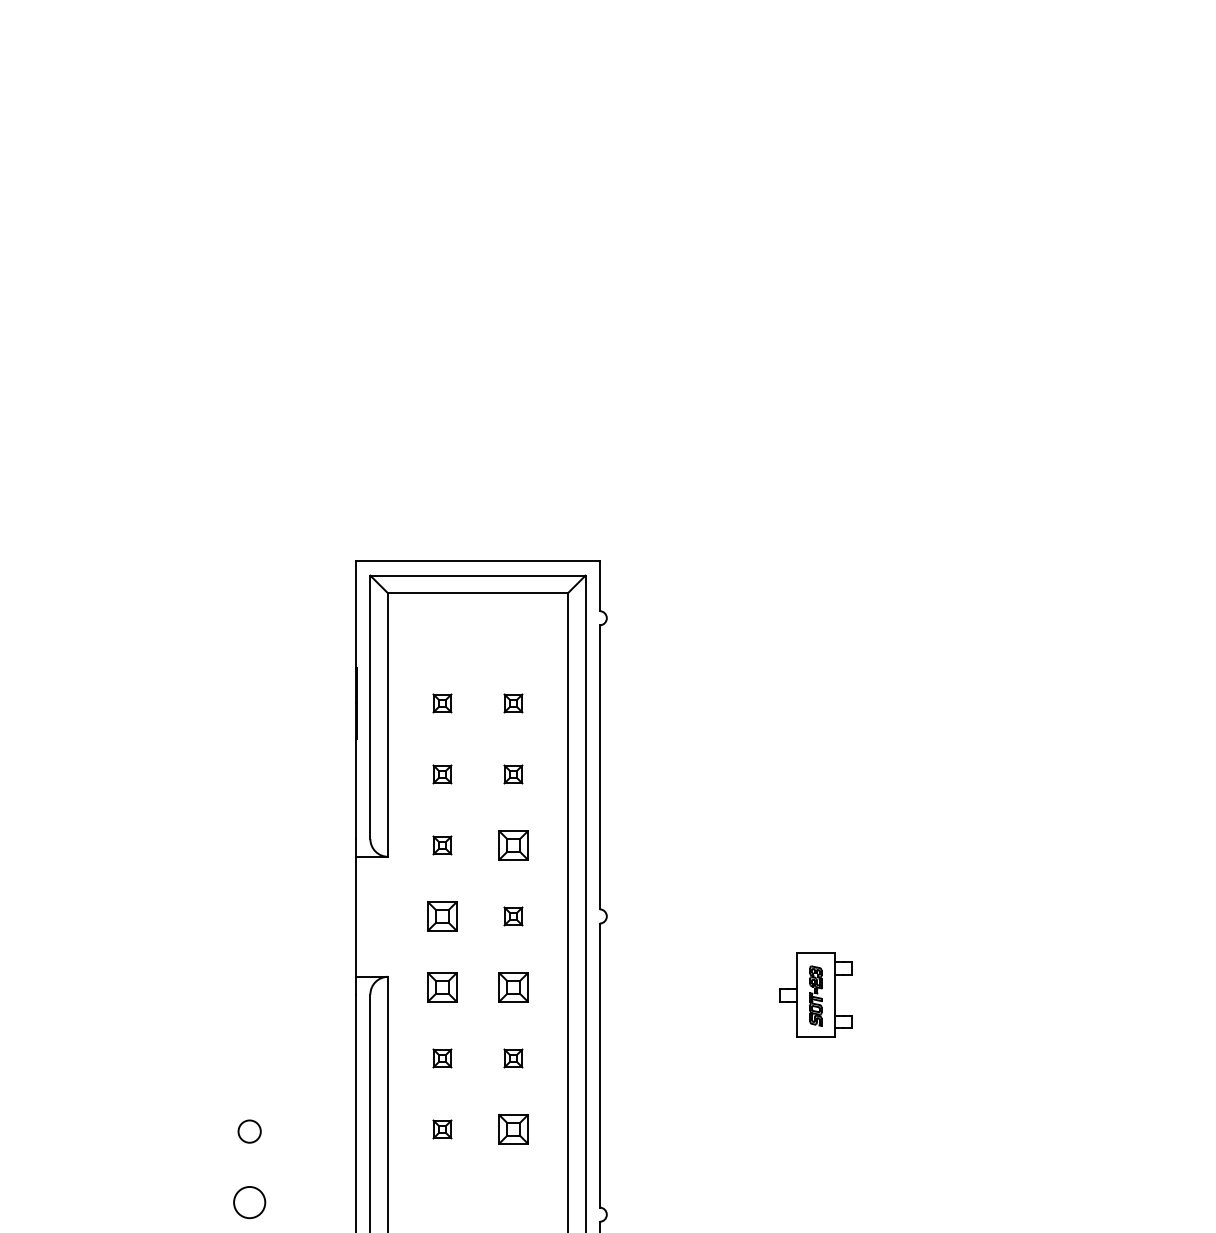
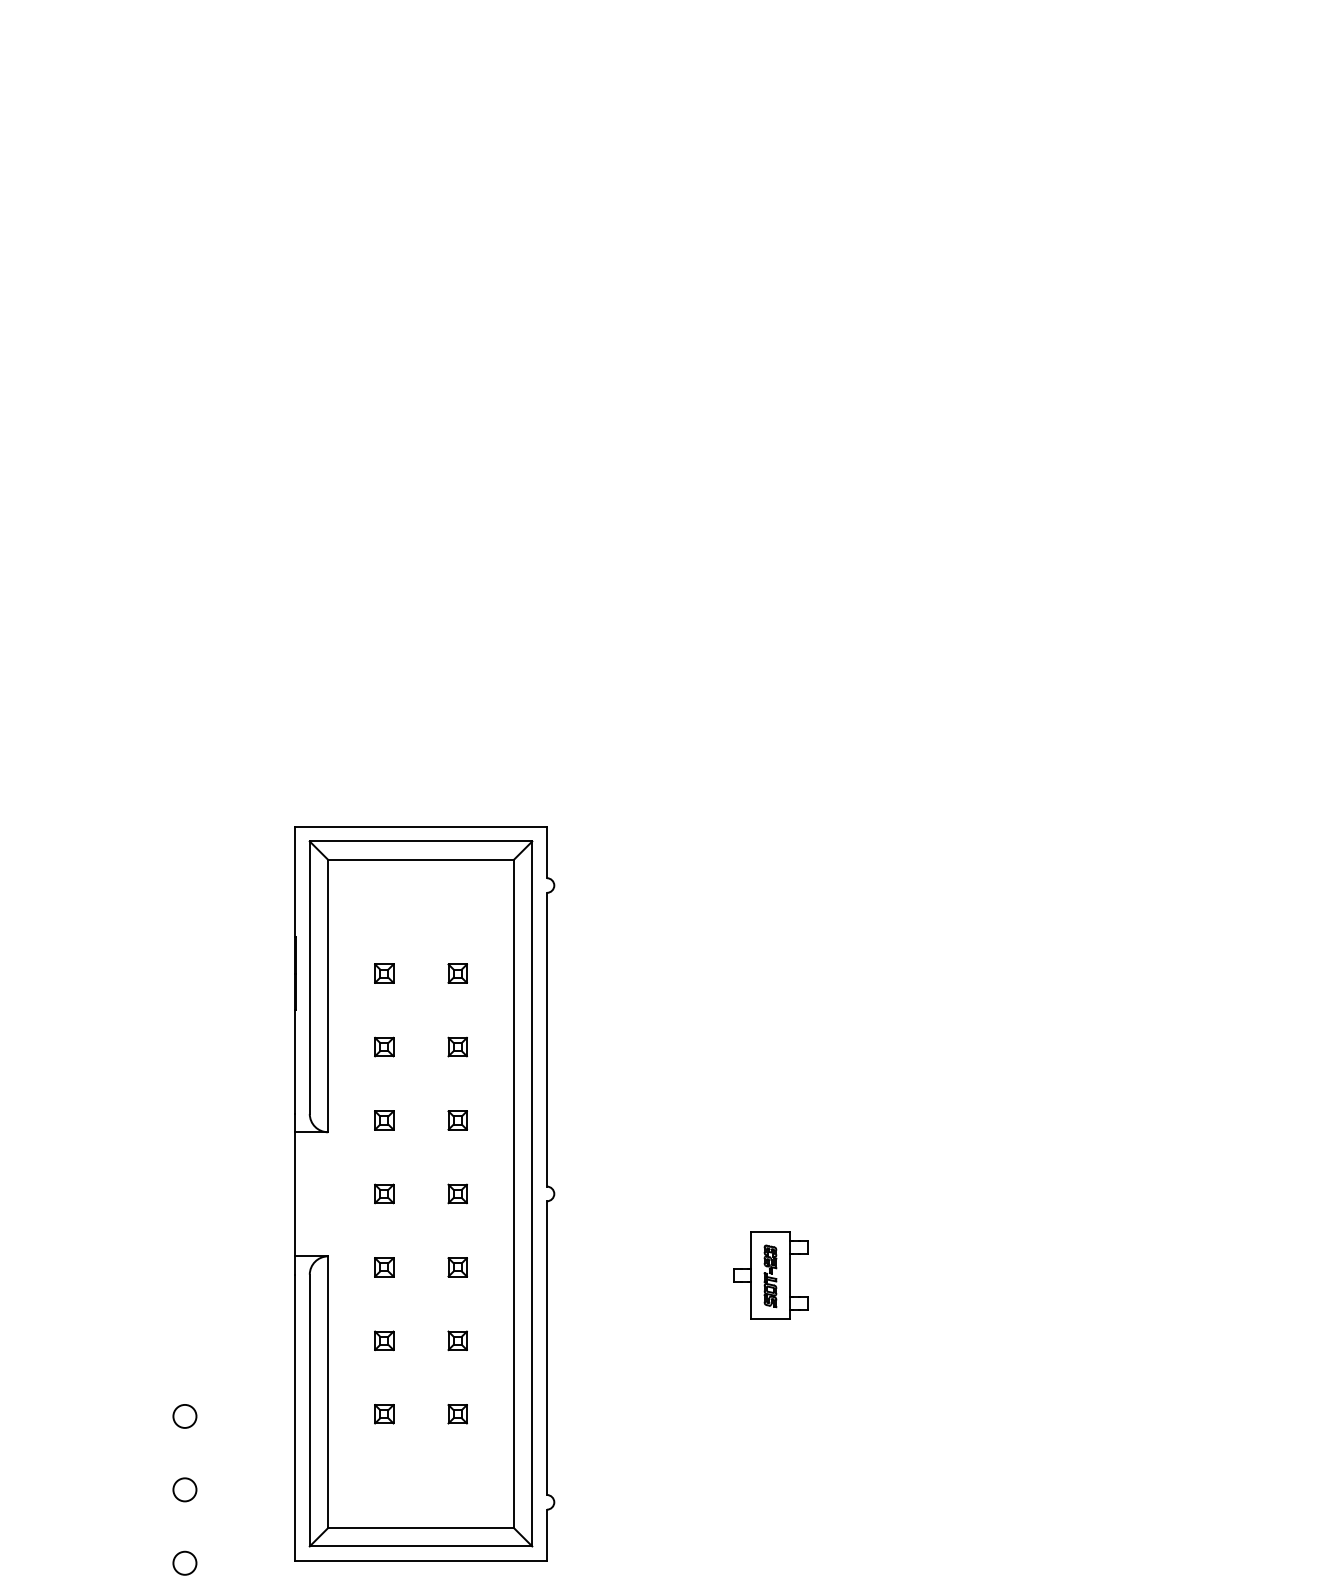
part: (513, 845) -> (457, 1120), size x0.62
part: (442, 916) -> (384, 1193), size x0.62
part: (442, 987) -> (384, 1267), size x0.62
part: (513, 987) -> (457, 1267), size x0.62
part: (513, 1129) -> (457, 1414), size x0.62
circle: (249, 1202) -> (184, 1489), size x0.71

